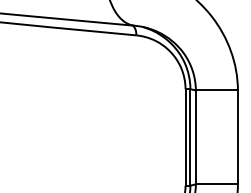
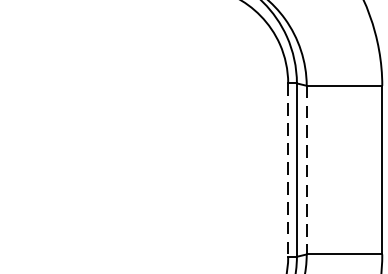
line: (185, 137) -> (288, 170), solid -> dashed
line: (195, 137) -> (306, 170), solid -> dashed

